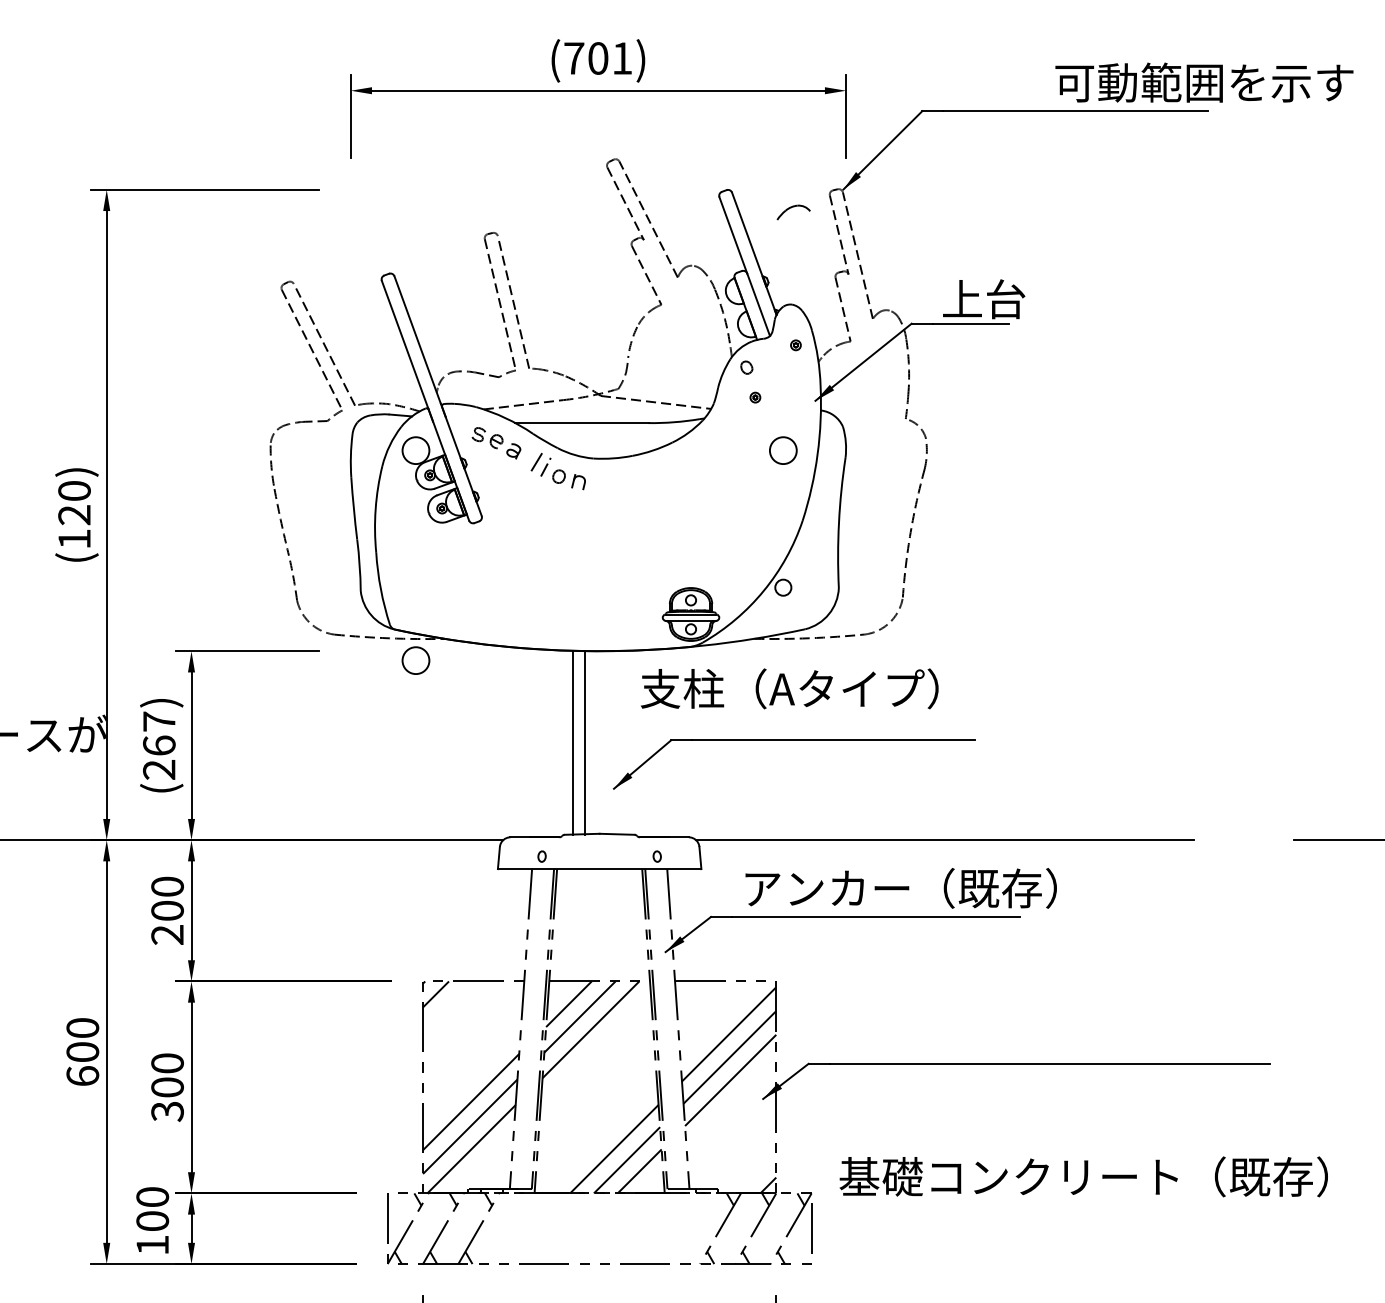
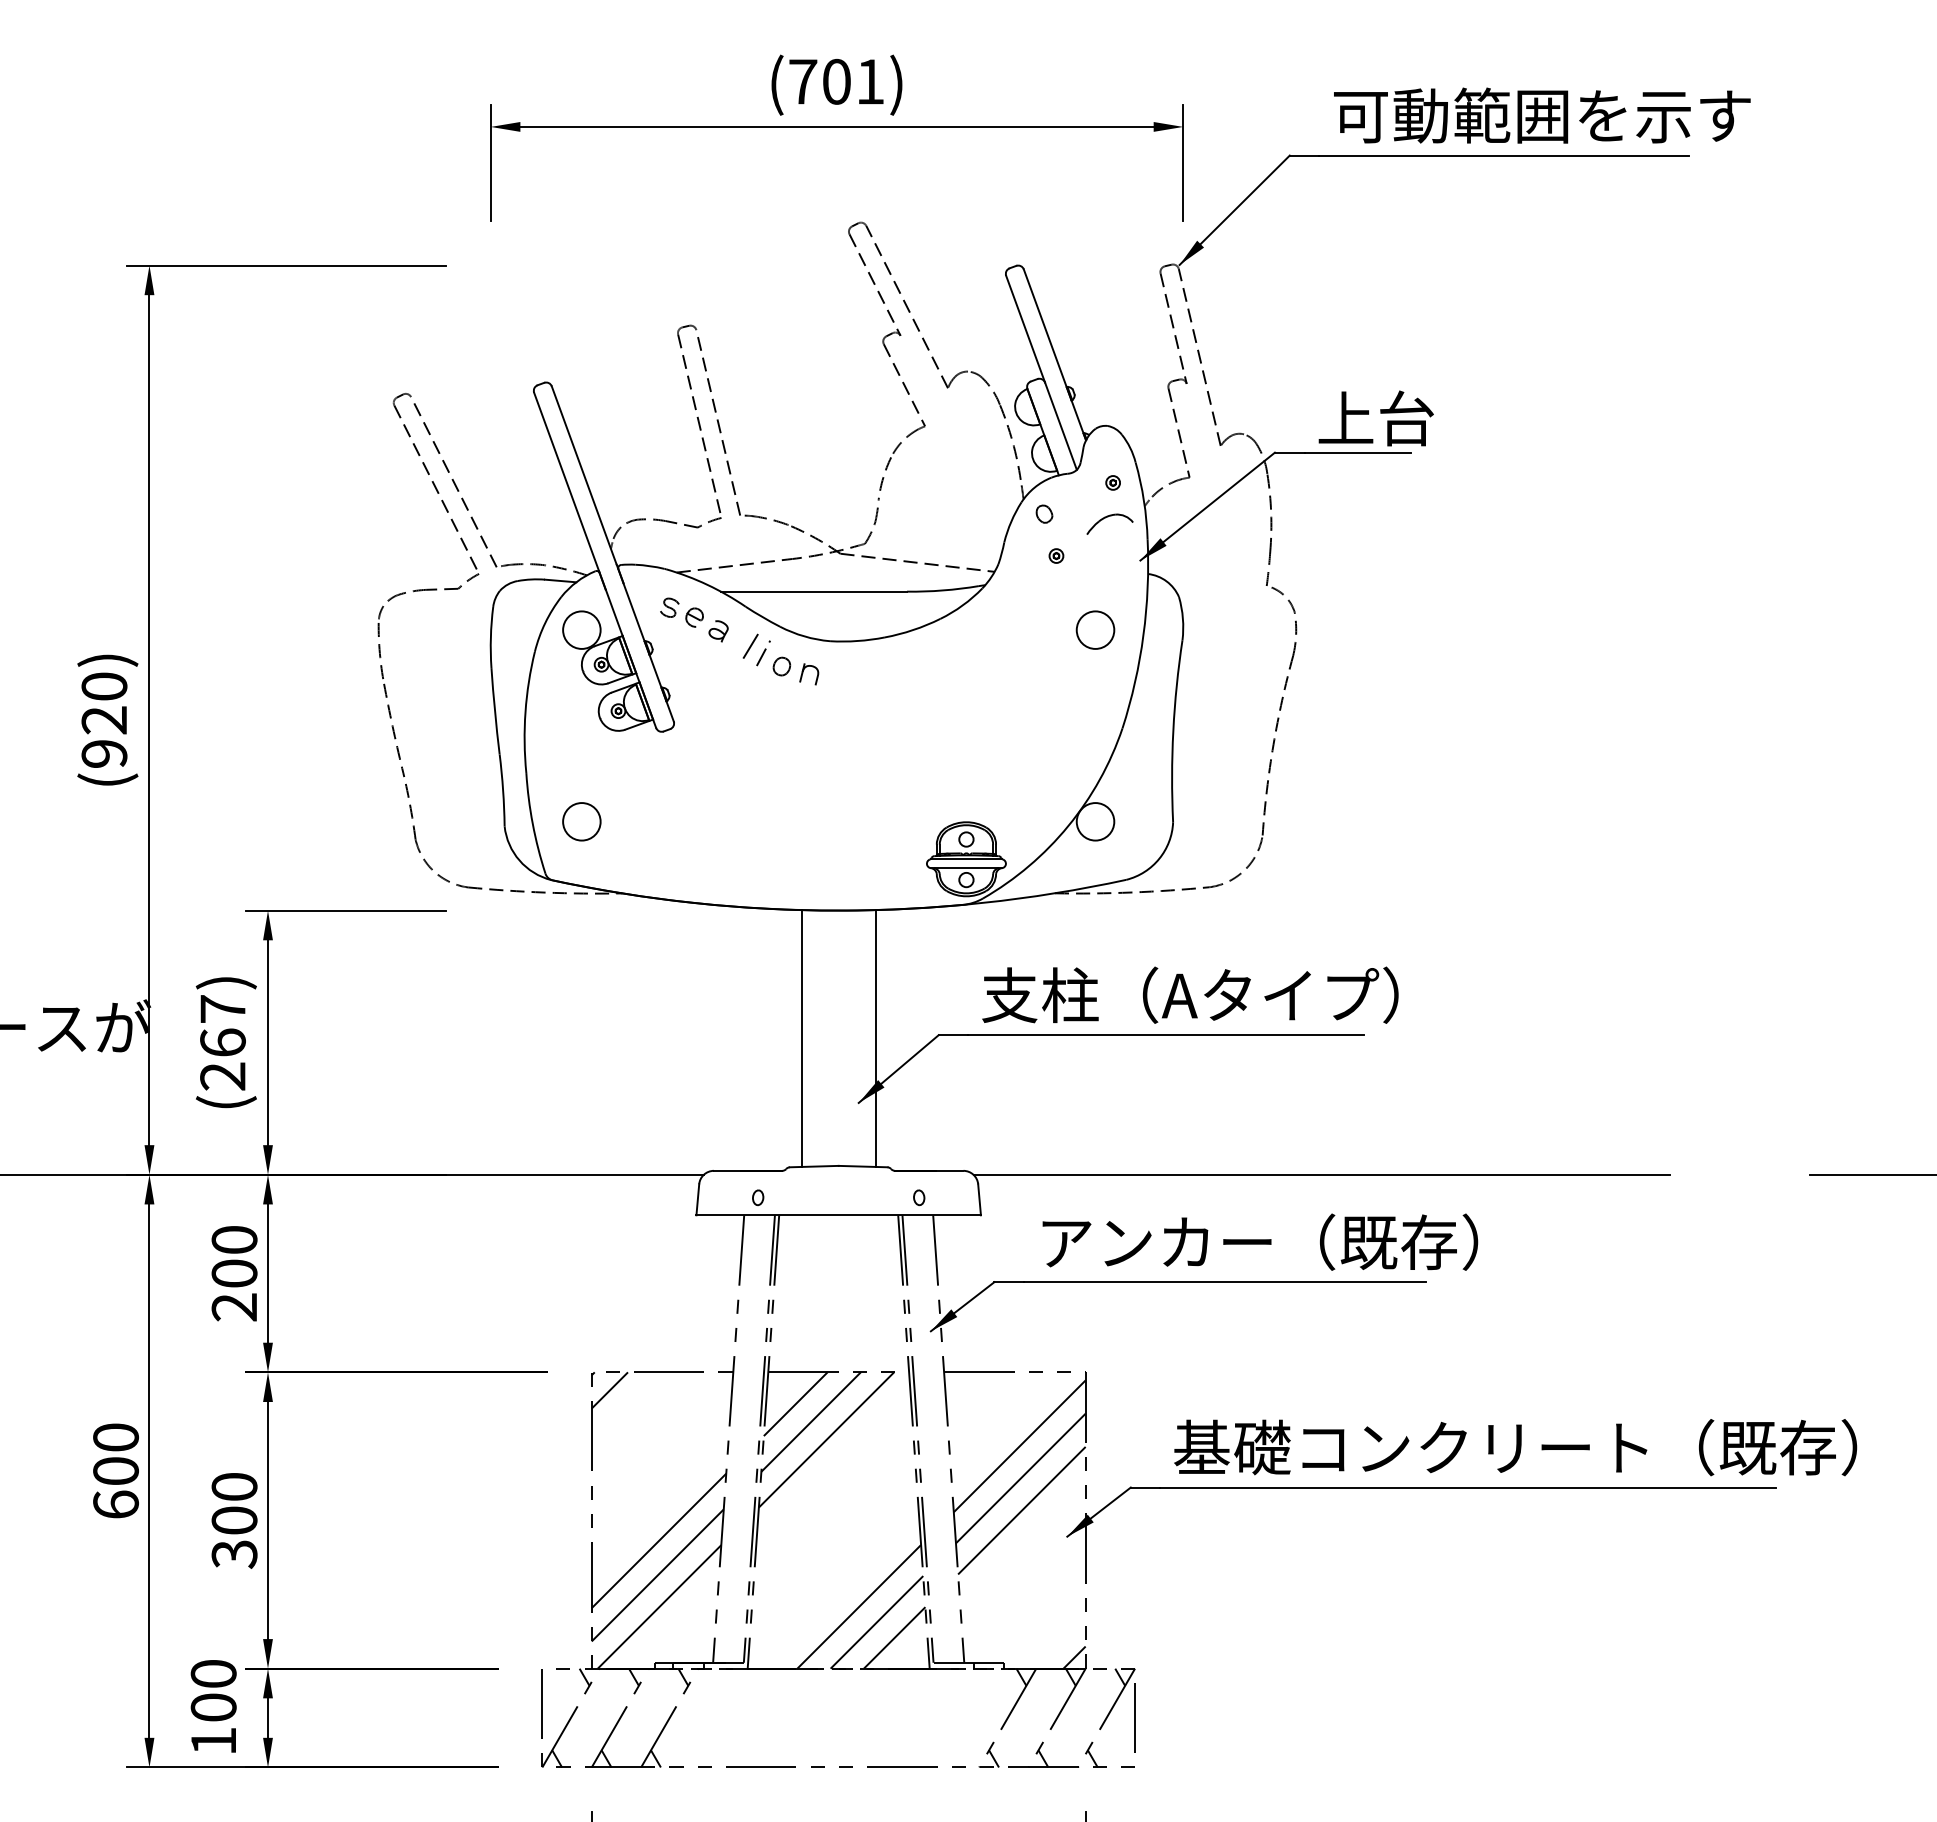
text: (1204, 82) -> (1542, 115), moved
part: (792, 207) -> (1108, 517), moved
text: (74, 538) -> (104, 753), (120) -> (920)
circle: (783, 587) -> (1095, 821), size x1.67
circle: (415, 660) -> (581, 821), moved
text: (789, 688) -> (1190, 994), moved
line: (585, 742) -> (875, 1038), moved
text: (1083, 1176) -> (1515, 1447), moved

